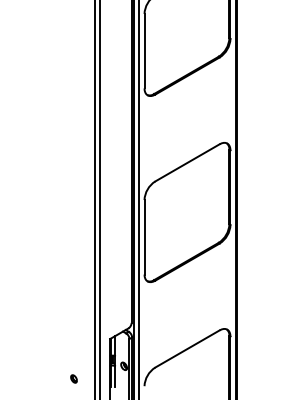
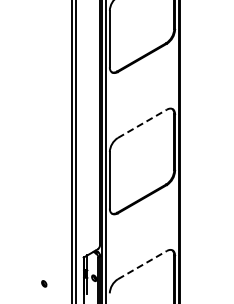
line: (187, 162) -> (142, 123), solid -> dashed
line: (187, 348) -> (142, 264), solid -> dashed
part: (74, 378) -> (44, 283), moved

